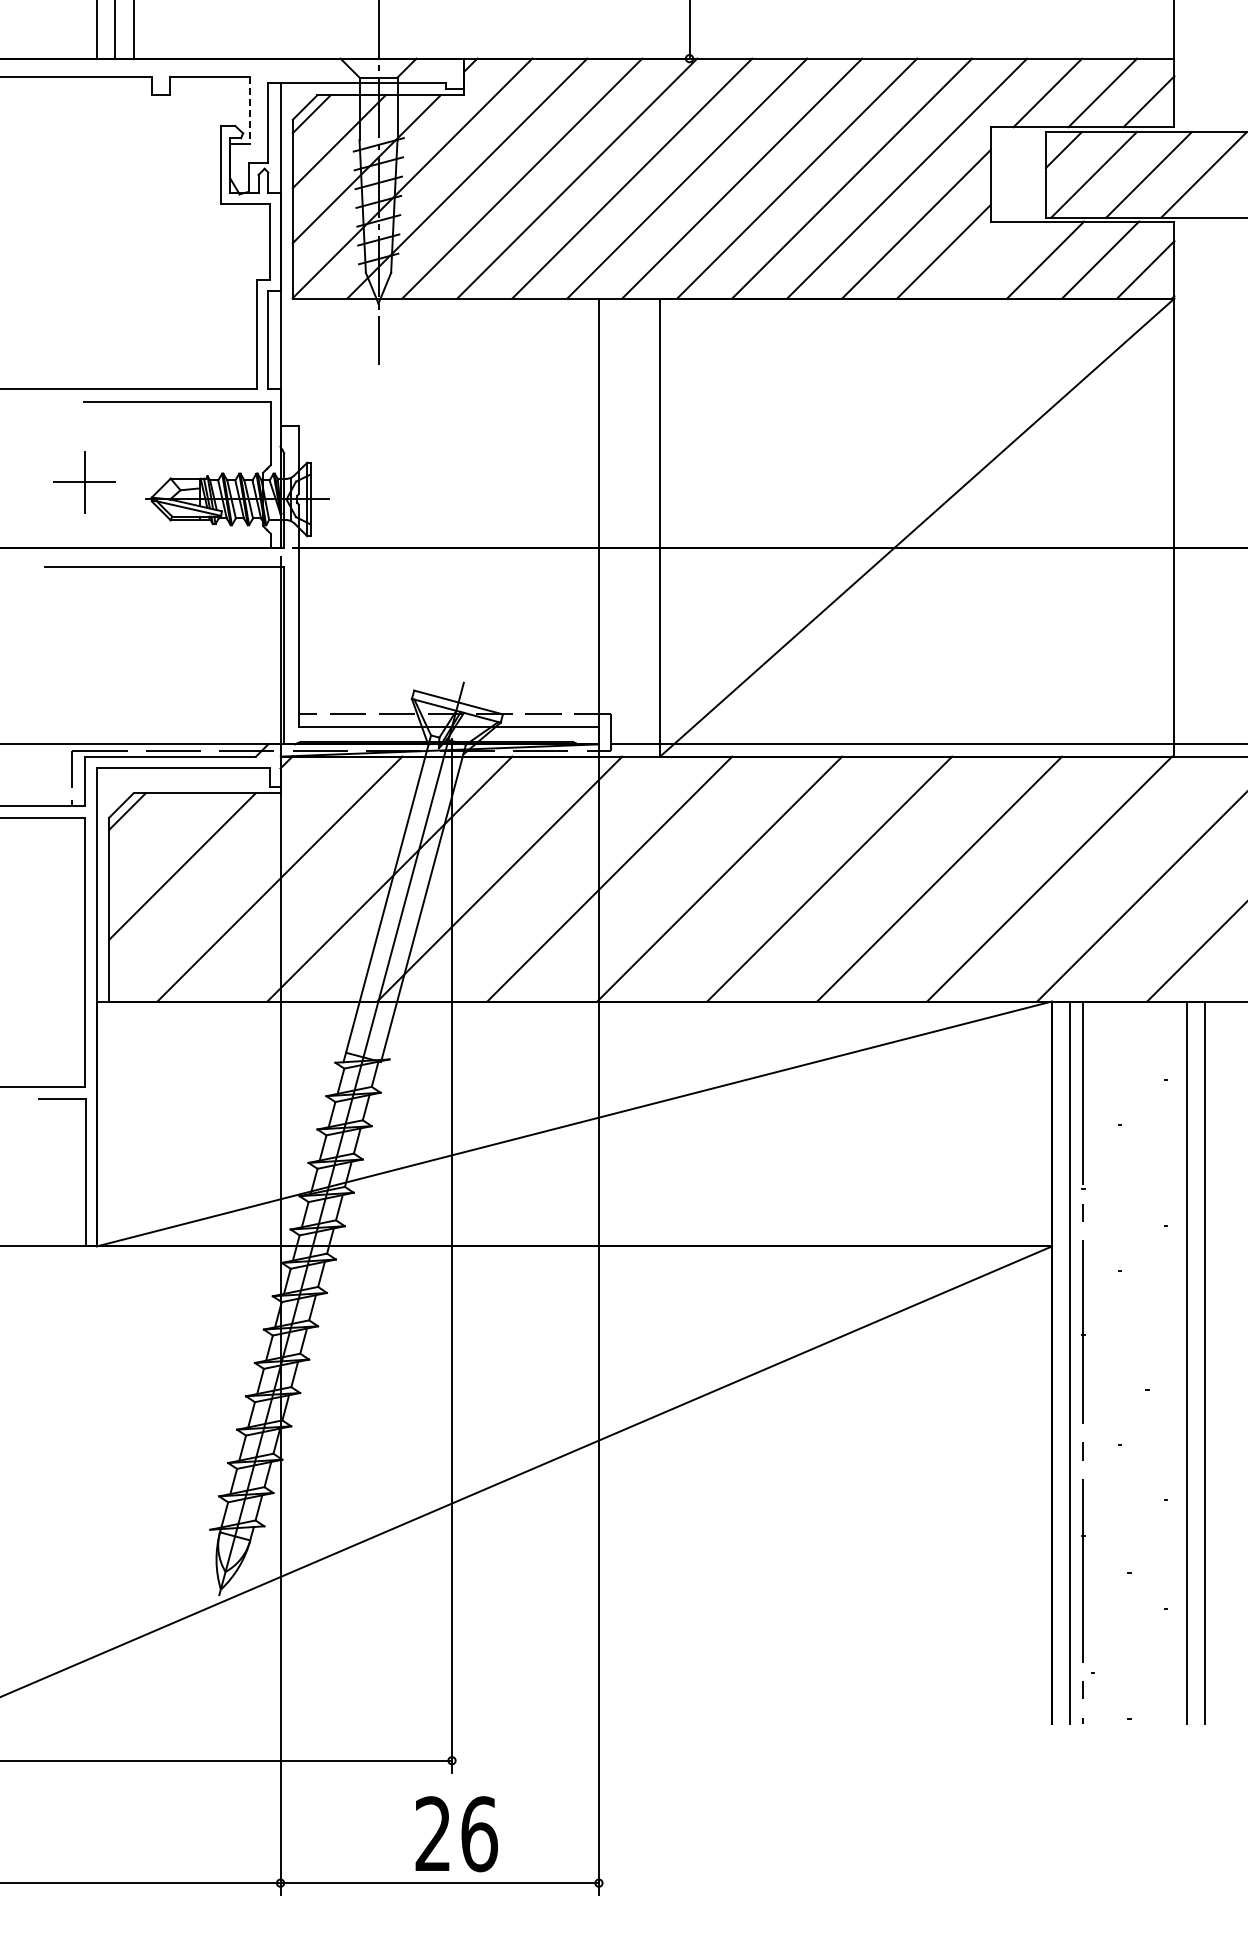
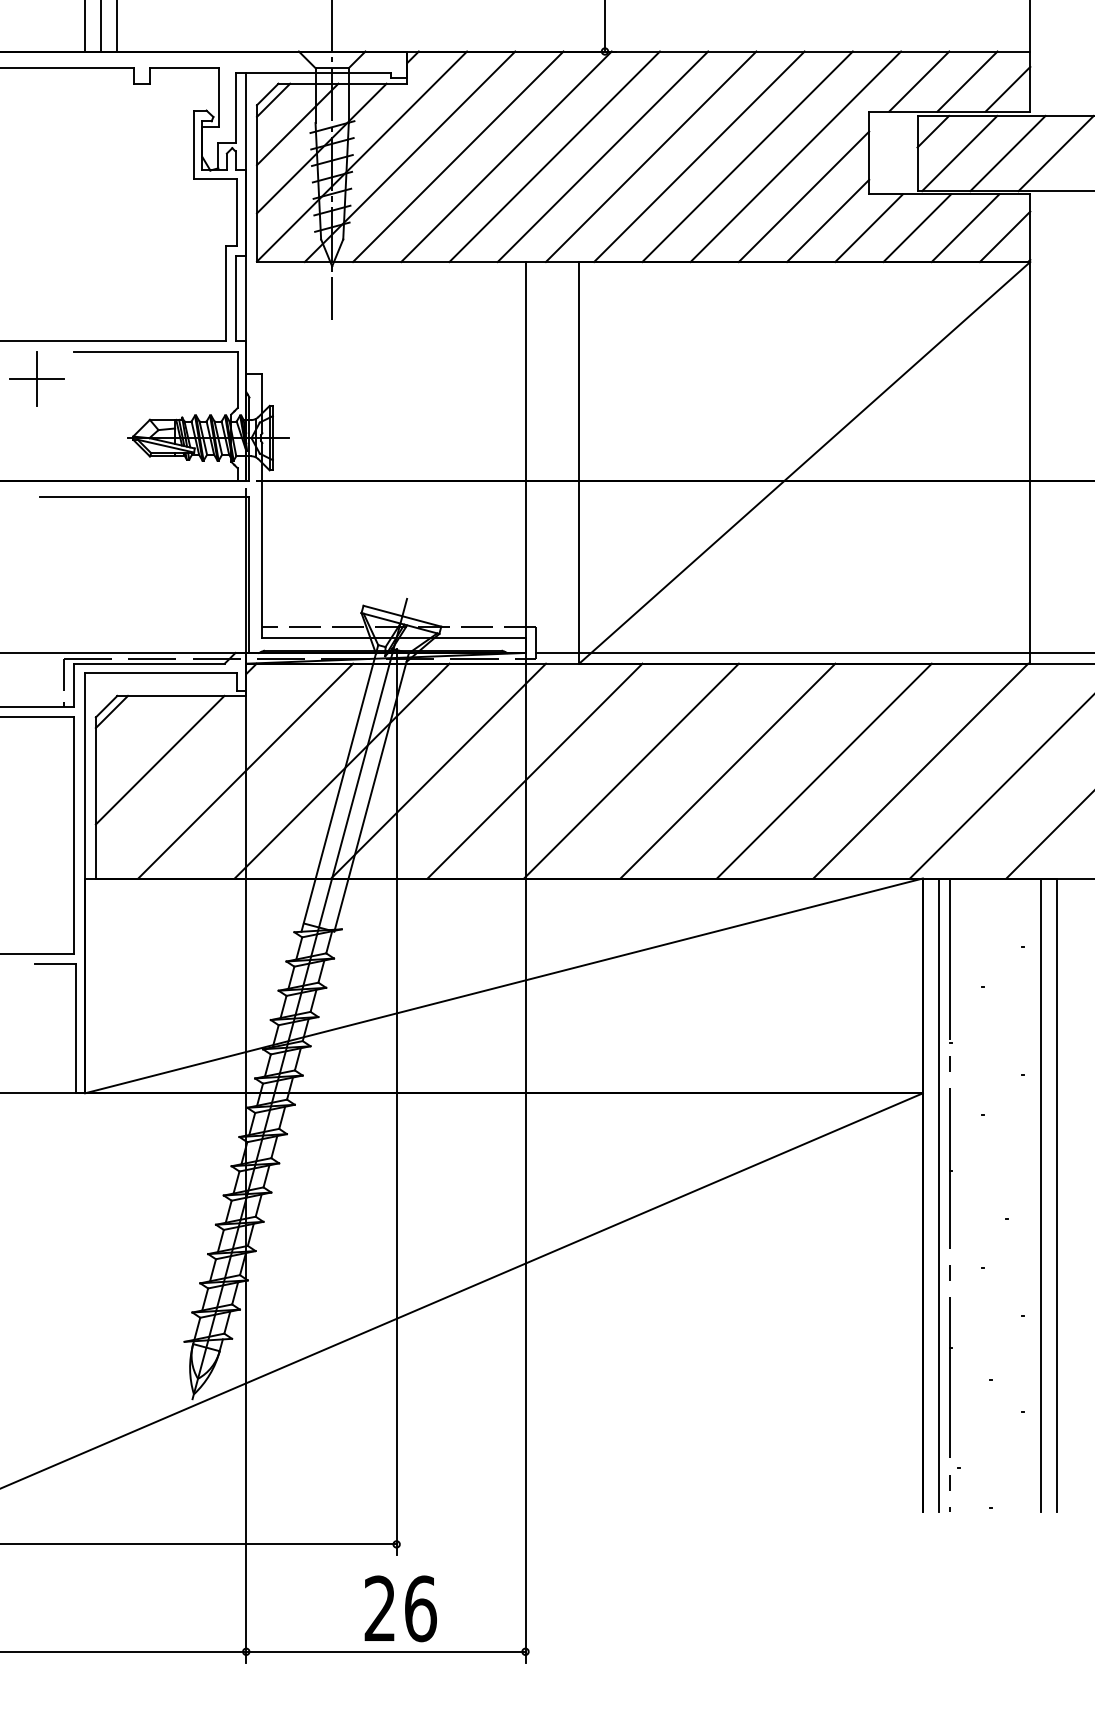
line: (249, 110) -> (219, 96), dashed -> solid
line: (990, 259) -> (868, 227), added
part: (84, 482) -> (36, 379), moved

